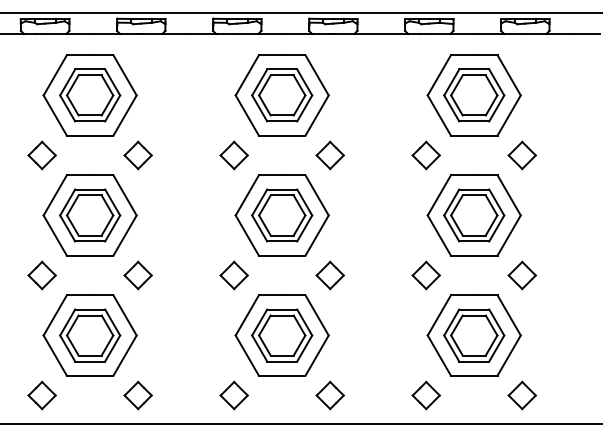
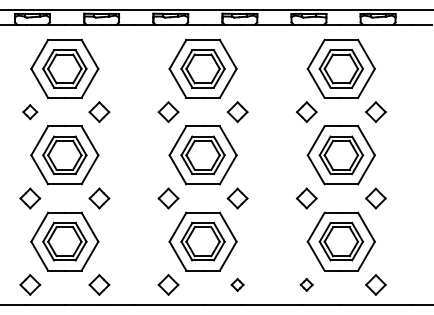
part: (41, 155) -> (29, 112), size x0.7
part: (329, 395) -> (237, 284), size x0.6
part: (425, 395) -> (306, 284), size x0.6

